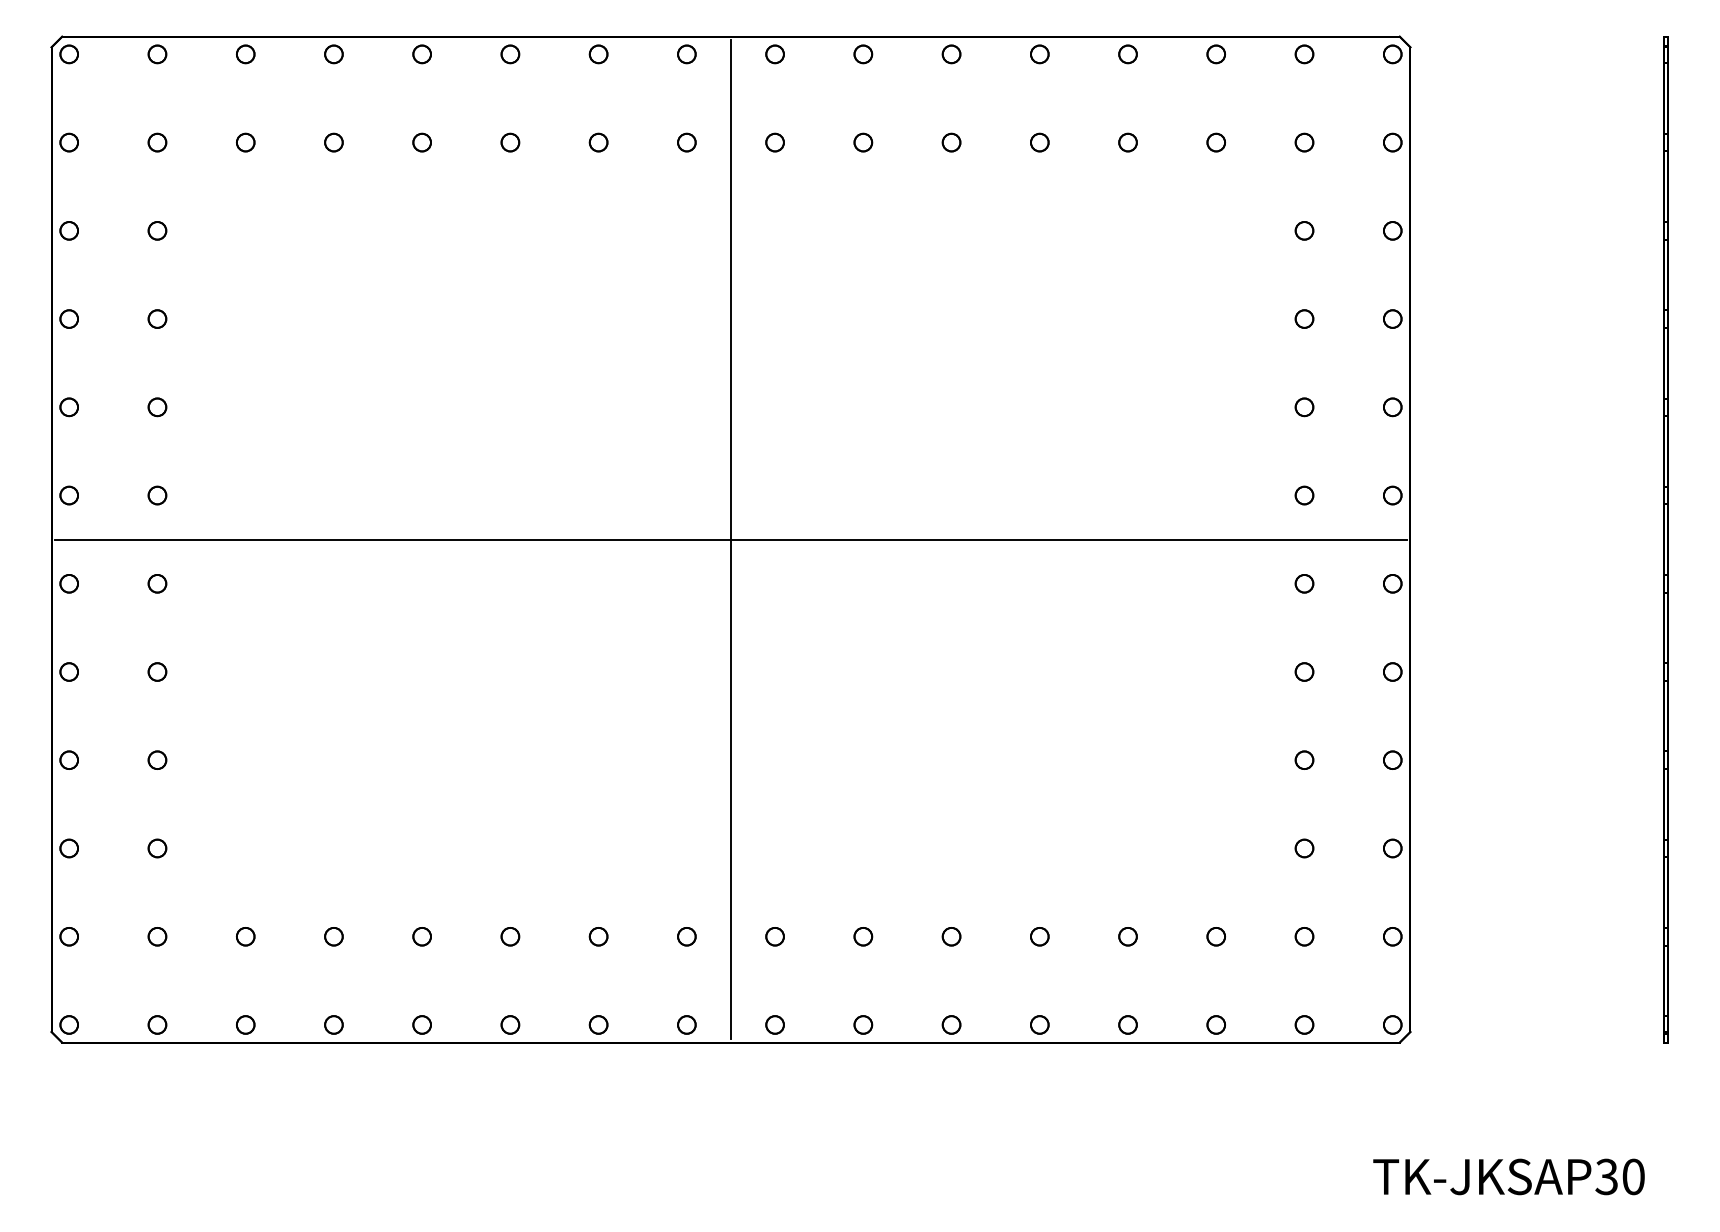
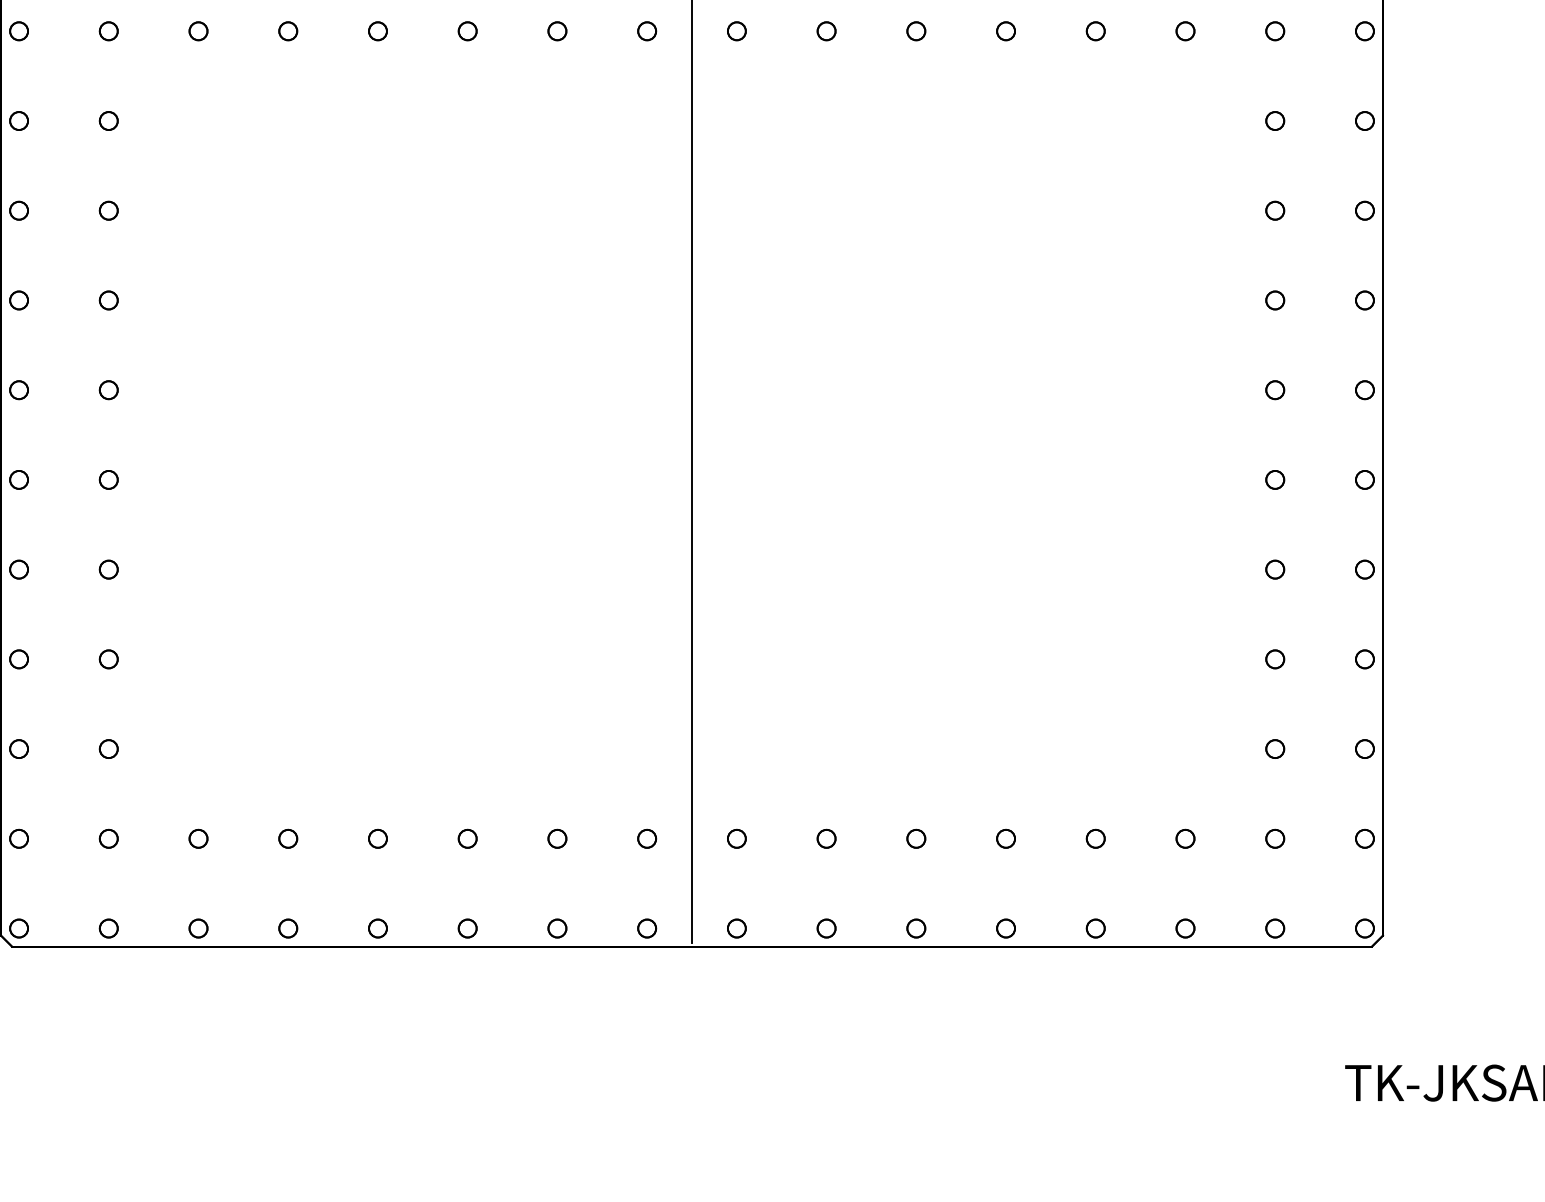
line: (730, 539) -> (691, 434), removed

